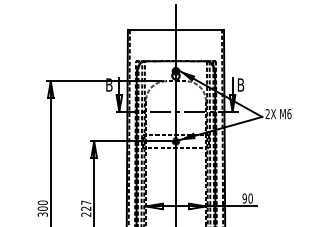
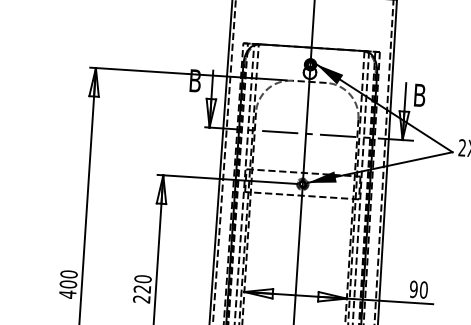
text: (86, 202) -> (143, 278), 227 -> 220
text: (42, 214) -> (67, 294), 300 -> 400

